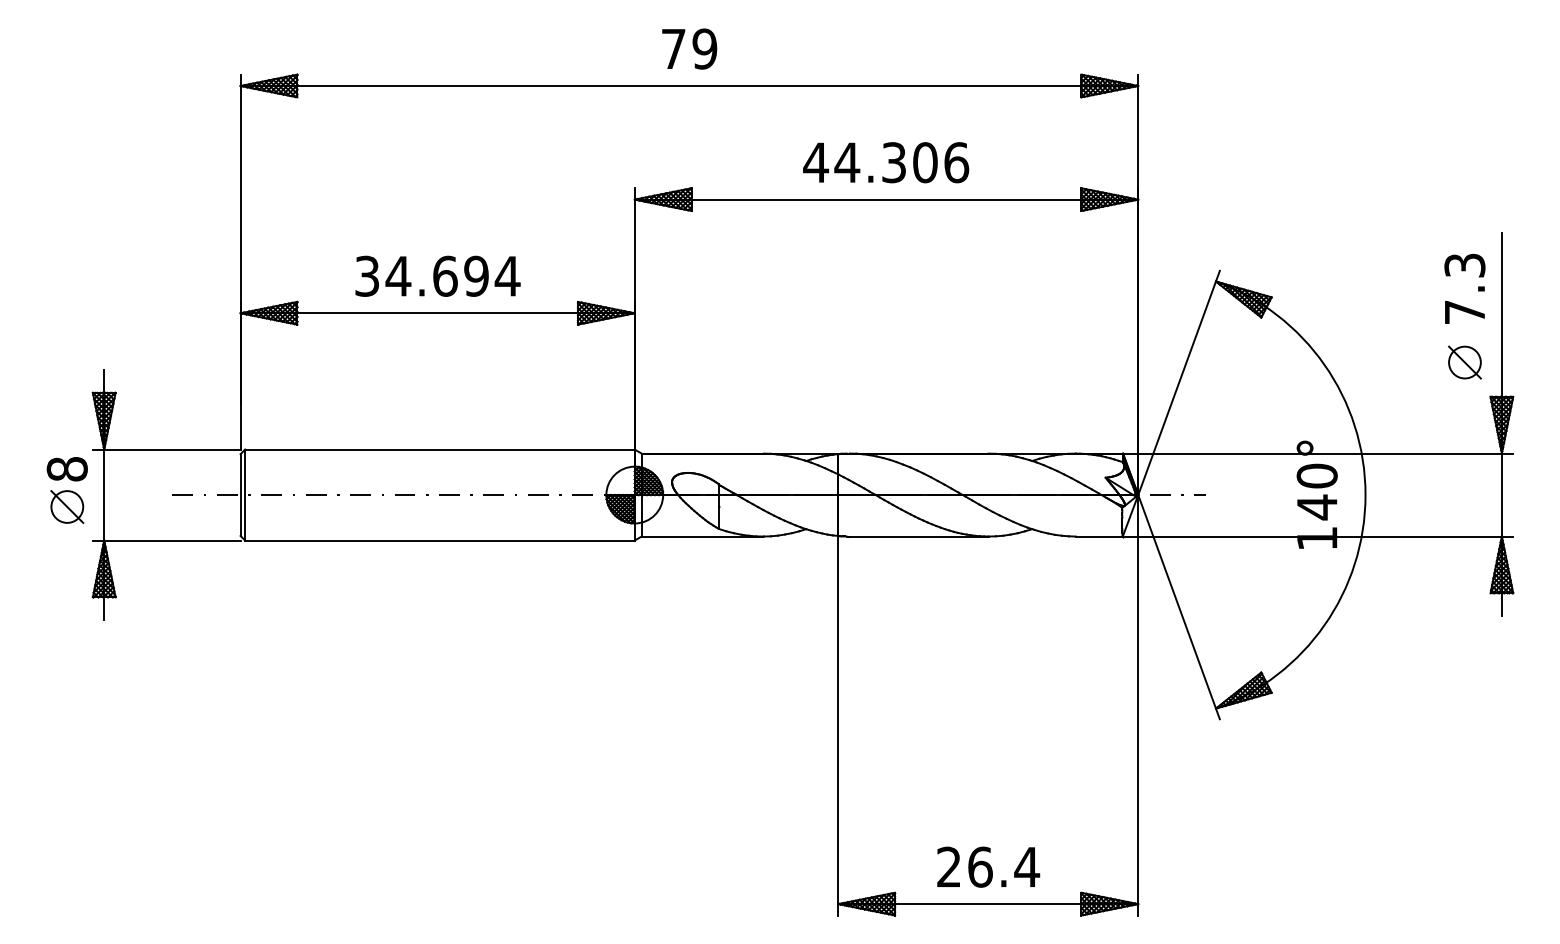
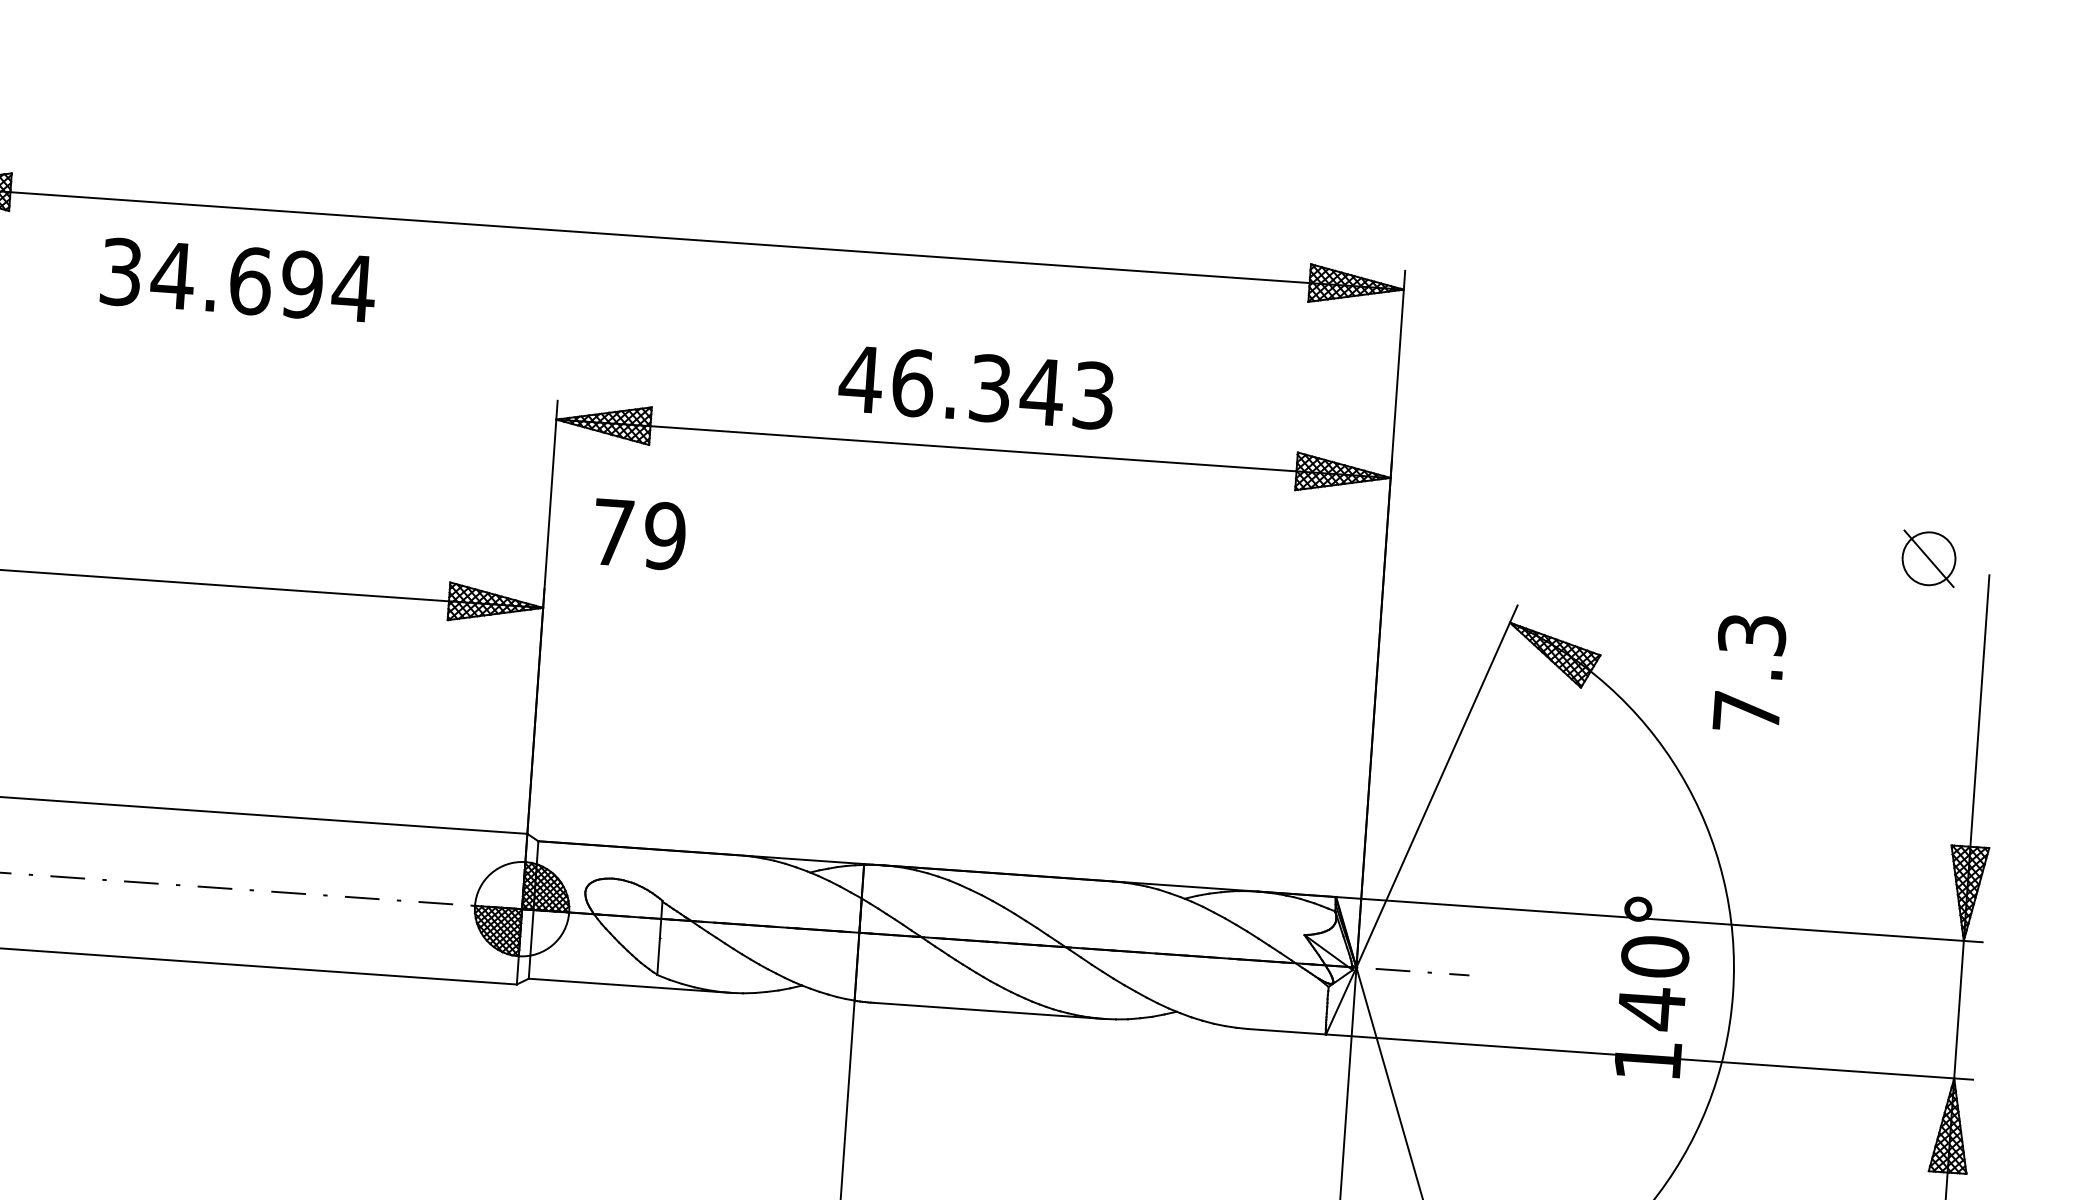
text: (689, 48) -> (639, 533), moved
text: (901, 162) -> (1002, 388), 44.306 -> 46.343
text: (437, 275) -> (237, 278), moved
text: (1464, 288) -> (1748, 672), moved
part: (1464, 362) -> (1928, 558), moved

